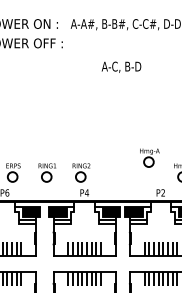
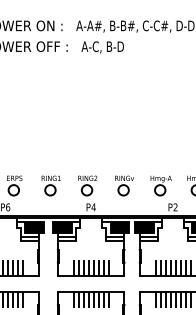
text: (121, 67) -> (102, 47), moved
part: (149, 157) -> (160, 185), moved
part: (115, 172) -> (124, 185), added

